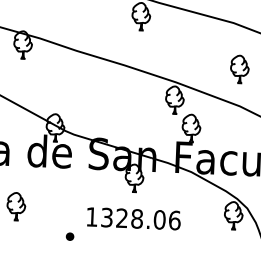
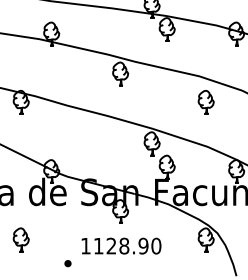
part: (238, 69) -> (205, 102), moved
text: (140, 218) -> (127, 245), 1328.06 -> 1128.90

